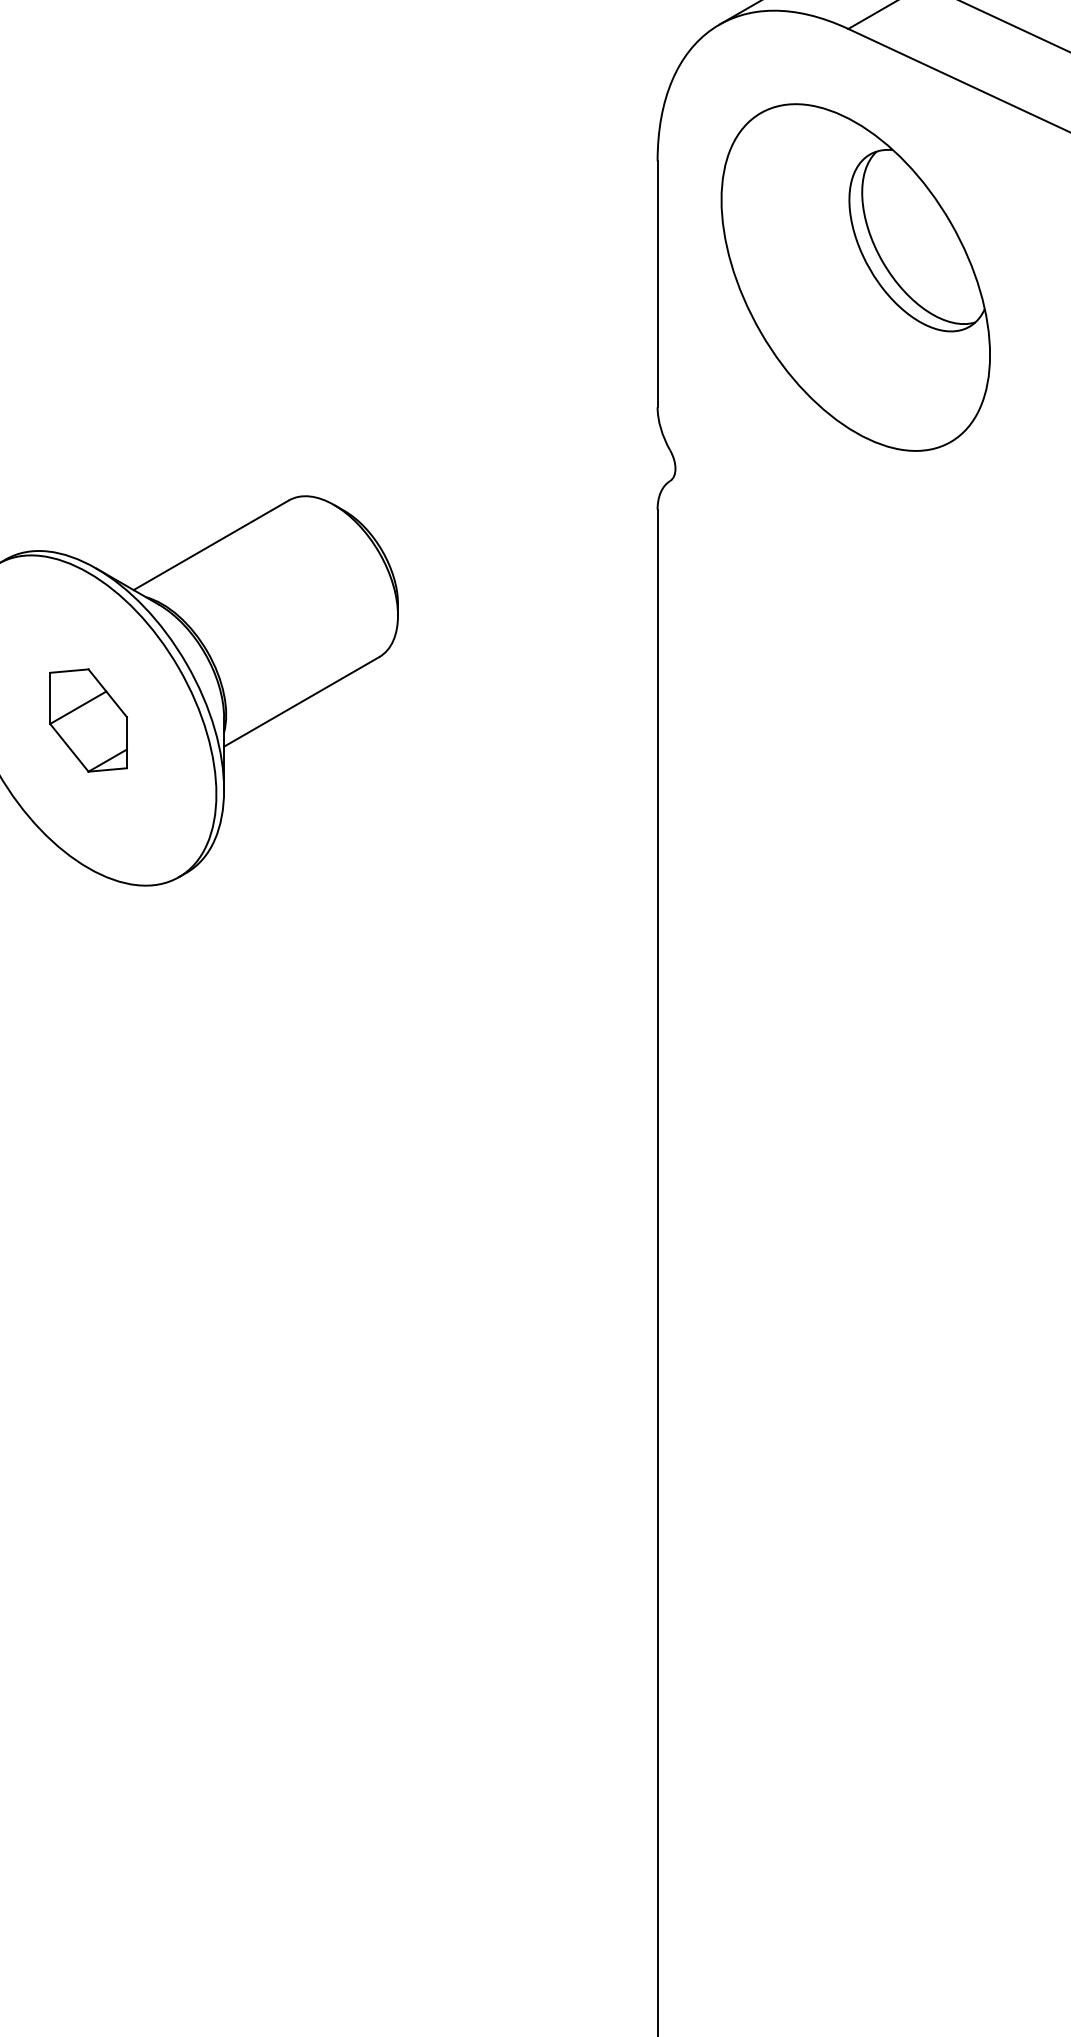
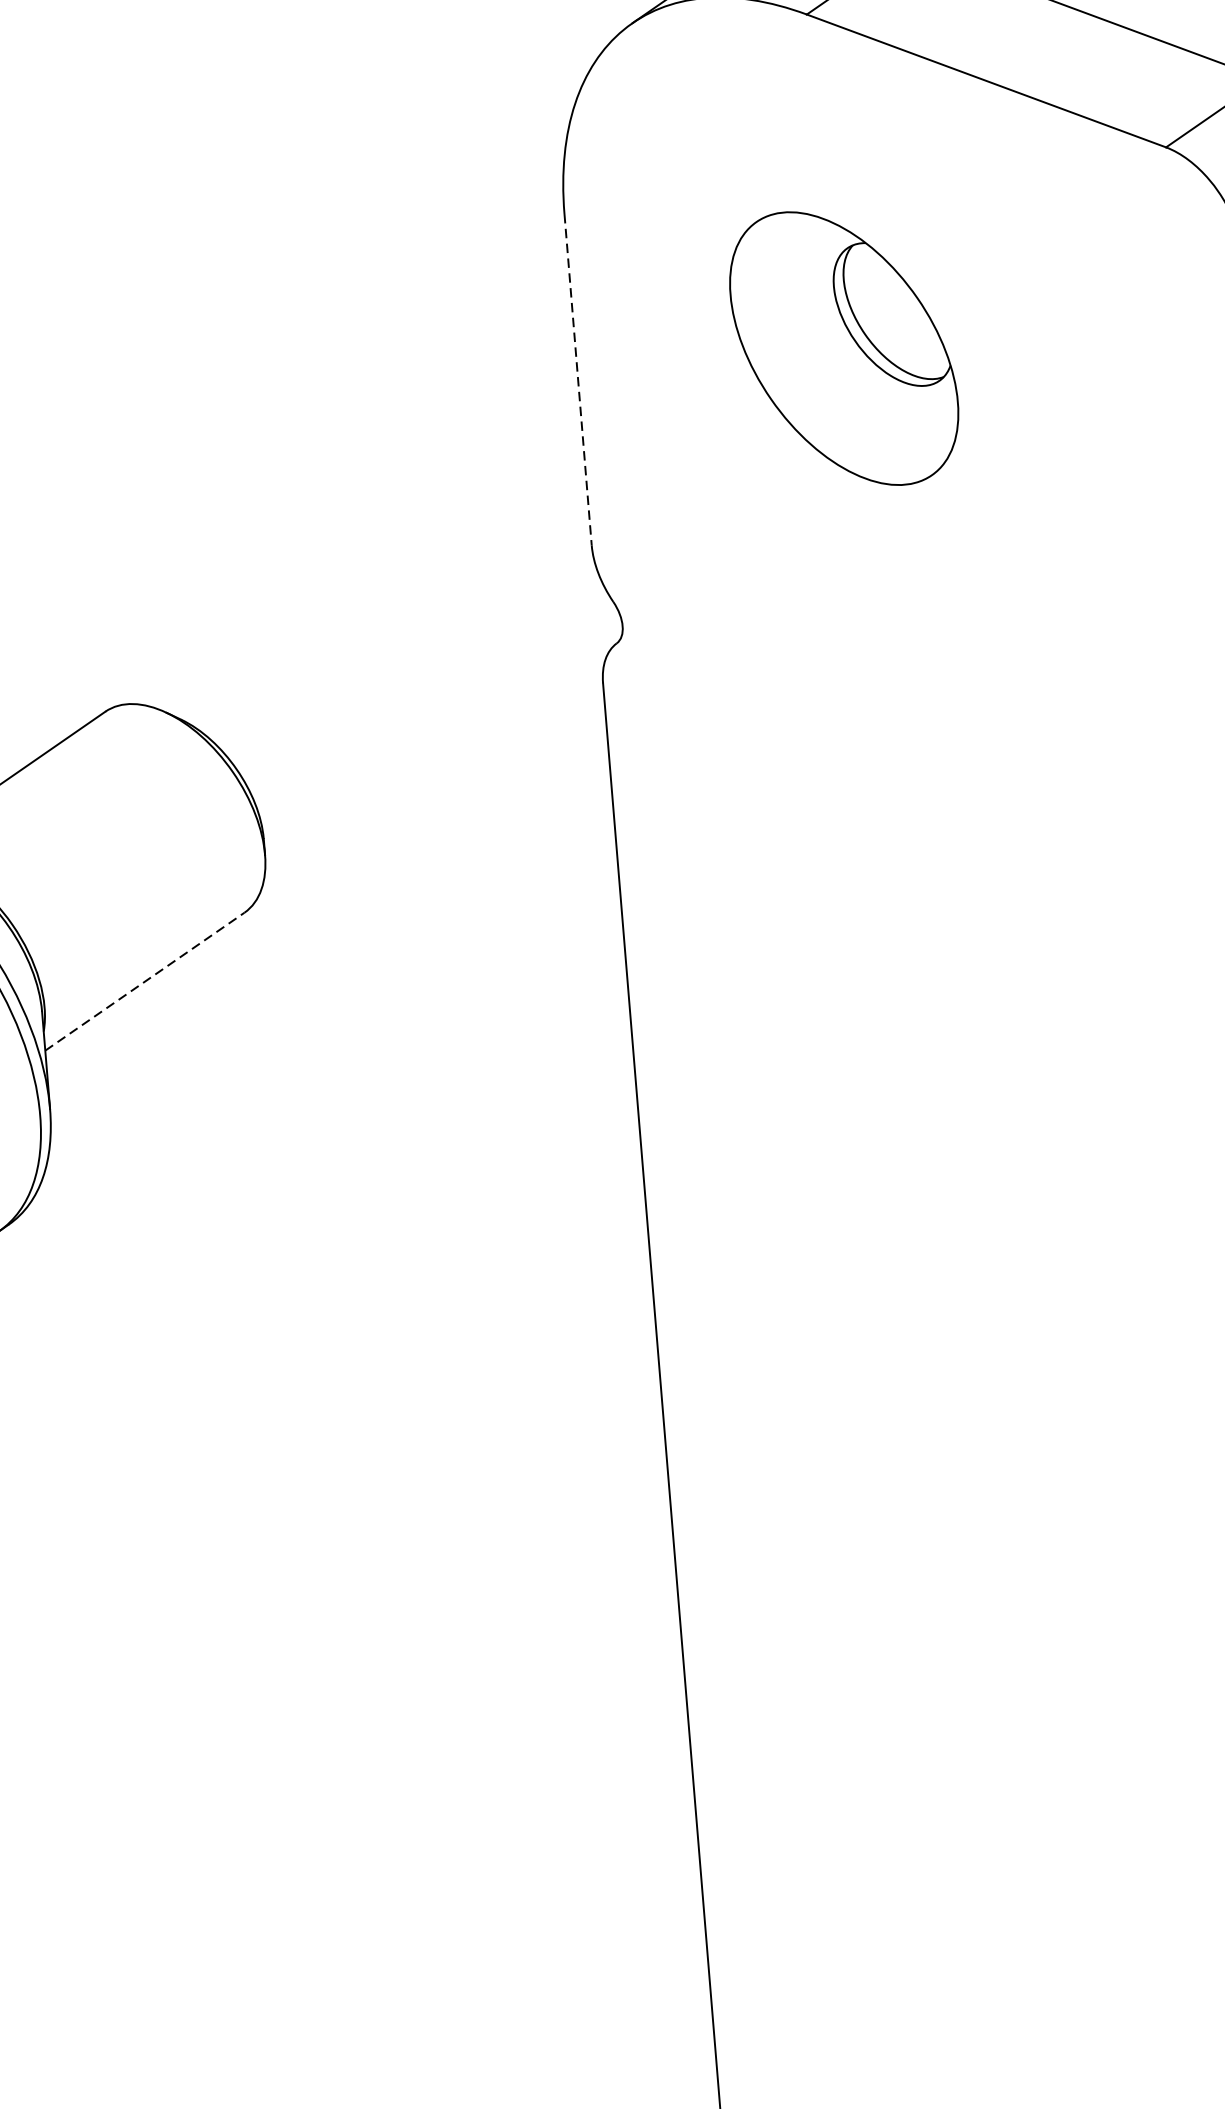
part: (855, 277) -> (843, 348), size x0.6
line: (657, 284) -> (577, 379), solid -> dashed
line: (301, 701) -> (144, 981), solid -> dashed

